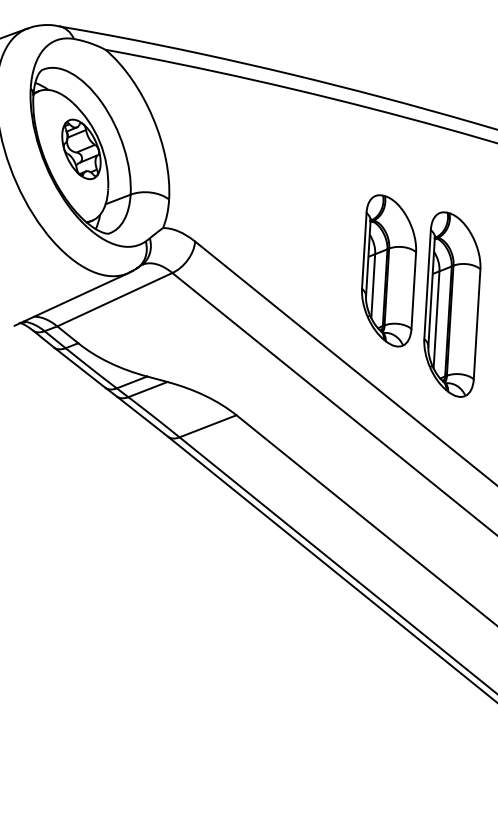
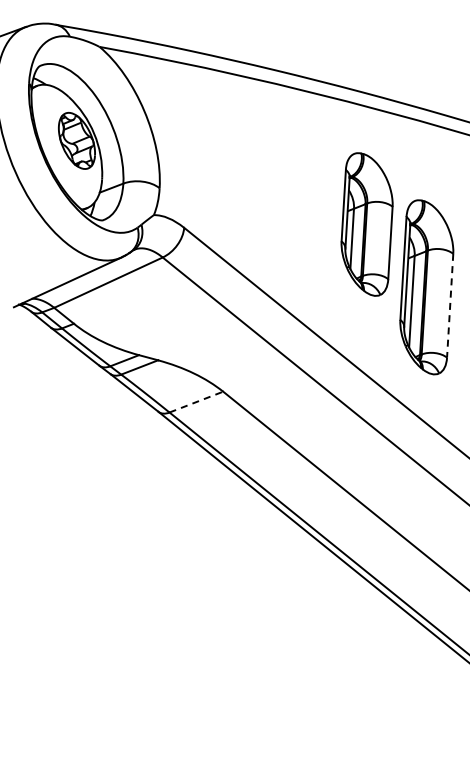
part: (388, 270) -> (366, 224), moved
line: (477, 323) -> (450, 305), solid -> dashed
line: (208, 426) -> (196, 402), solid -> dashed

